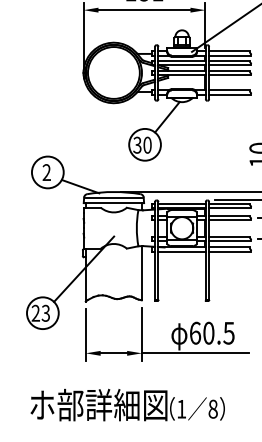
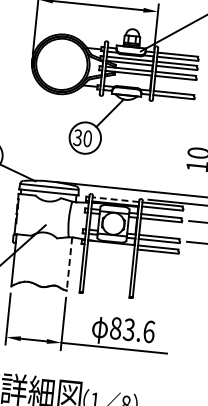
line: (182, 203) -> (116, 199), solid -> dashed
line: (181, 251) -> (110, 246), removed
line: (141, 273) -> (68, 264), solid -> dashed
text: (211, 332) -> (131, 329), 60.5 -> 83.6

